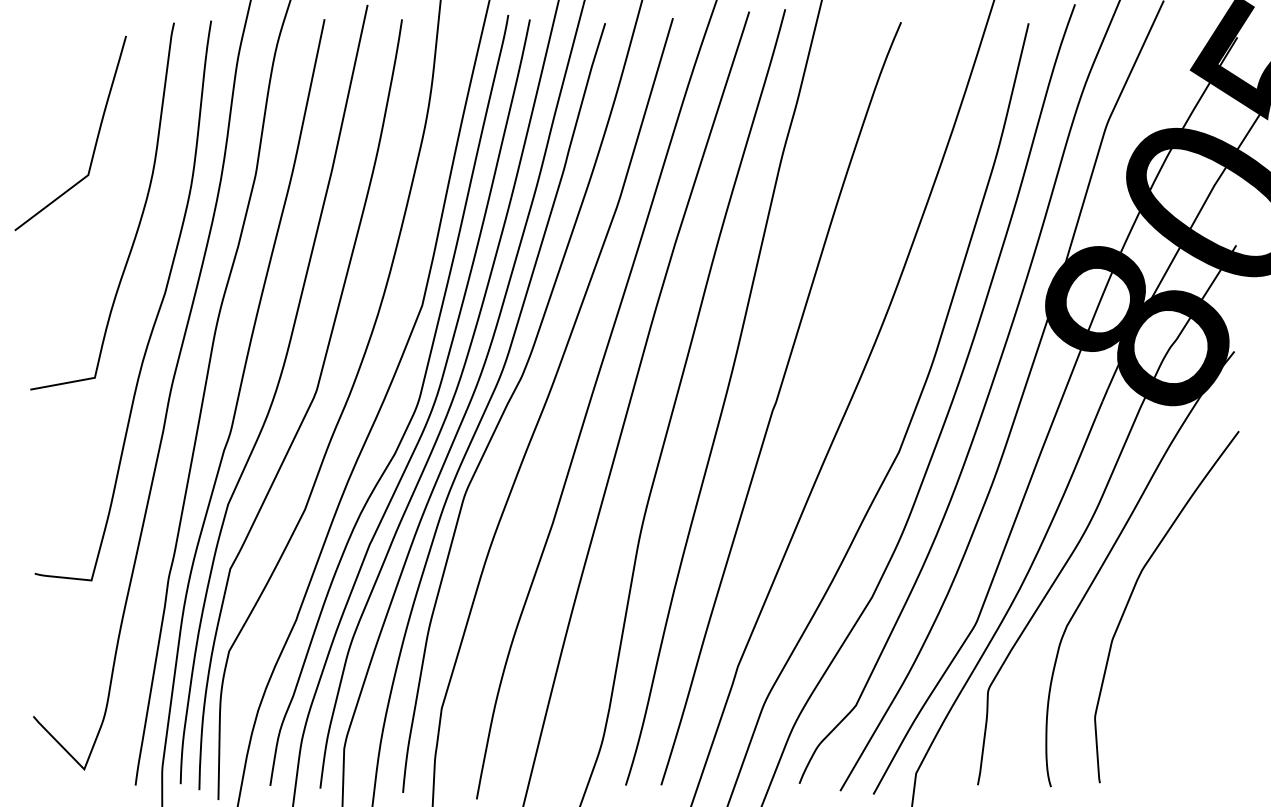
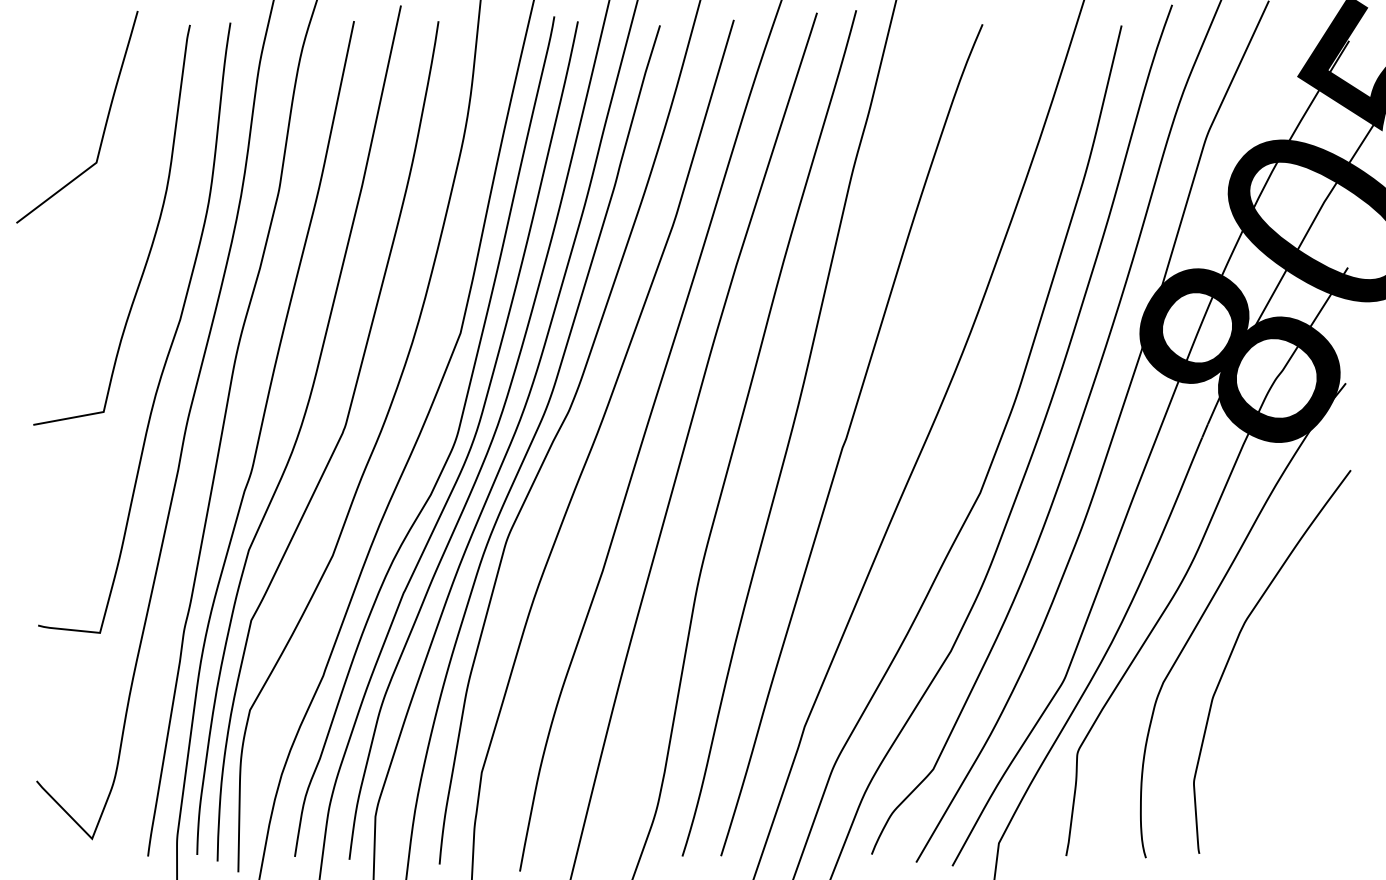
curve: (95, 141) -> (104, 126), moved

